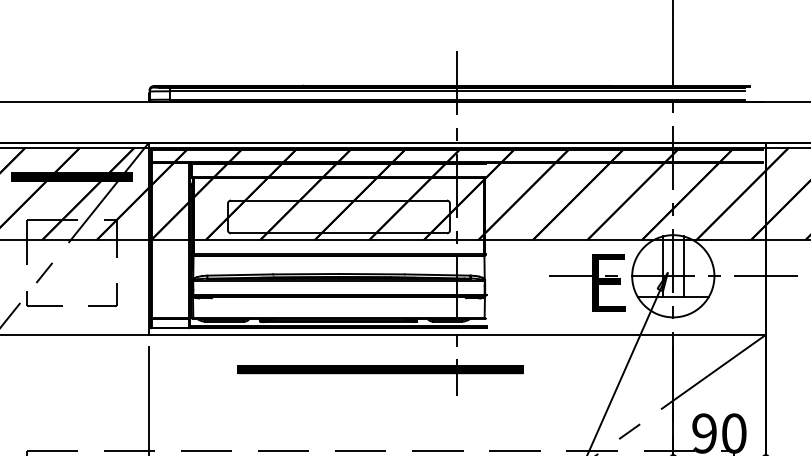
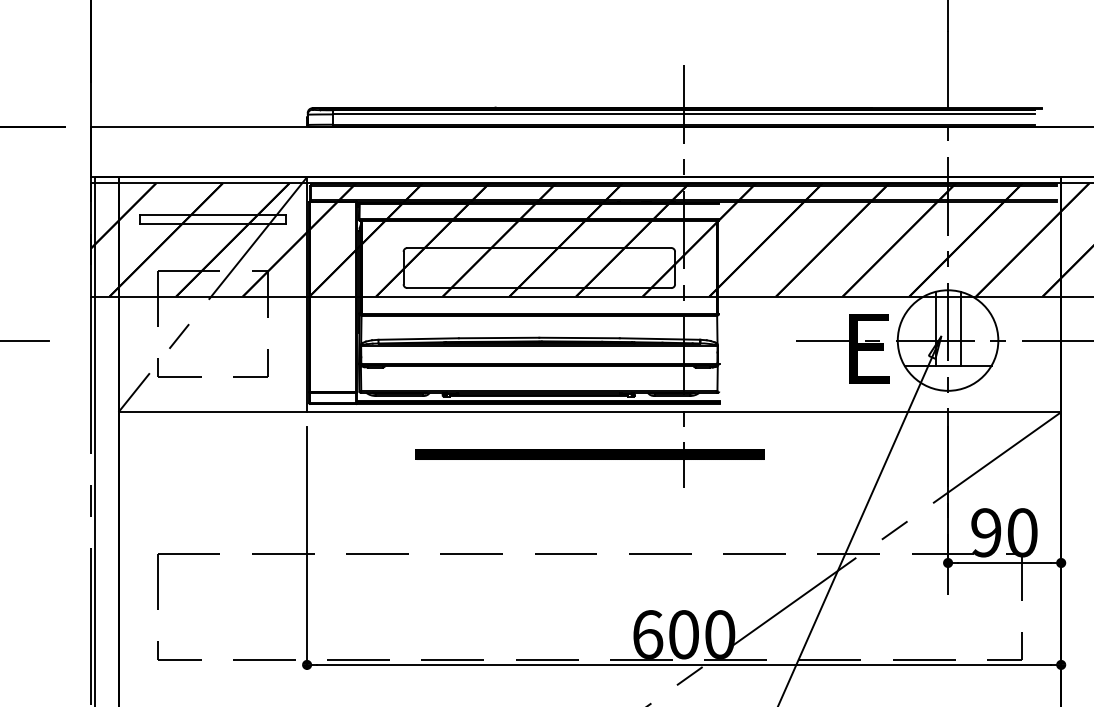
hatch: (71, 177) -> (212, 219), removed

